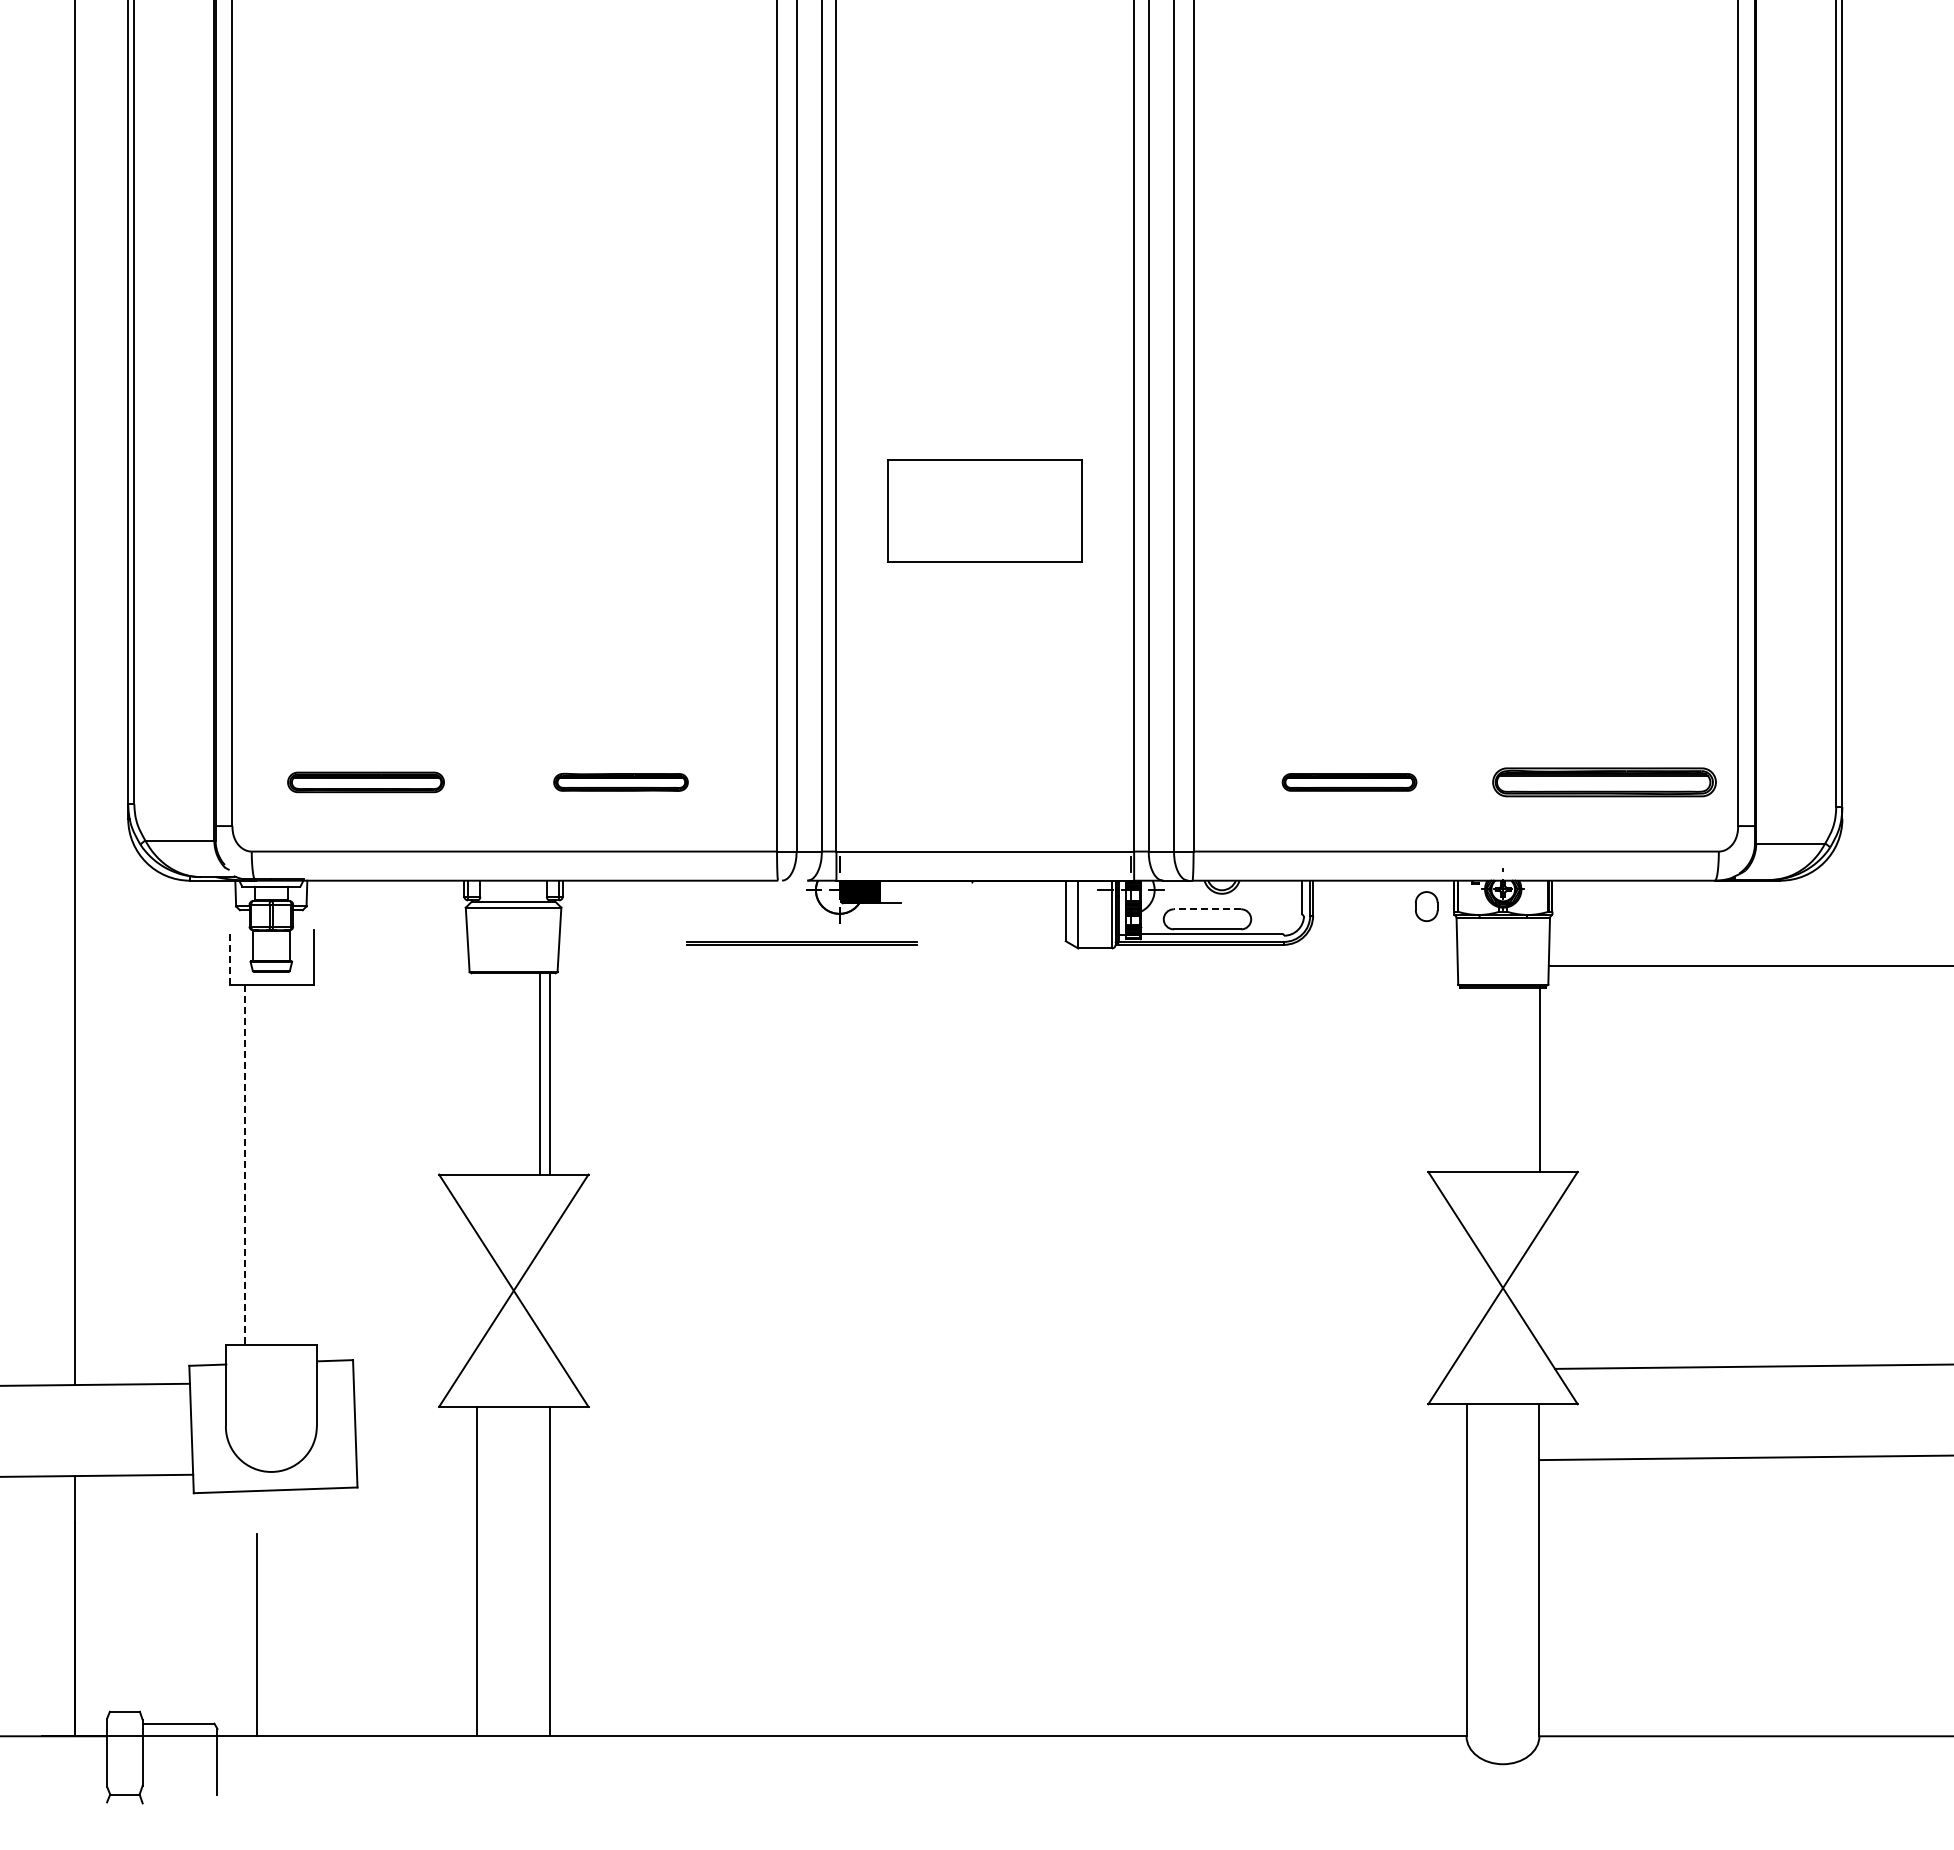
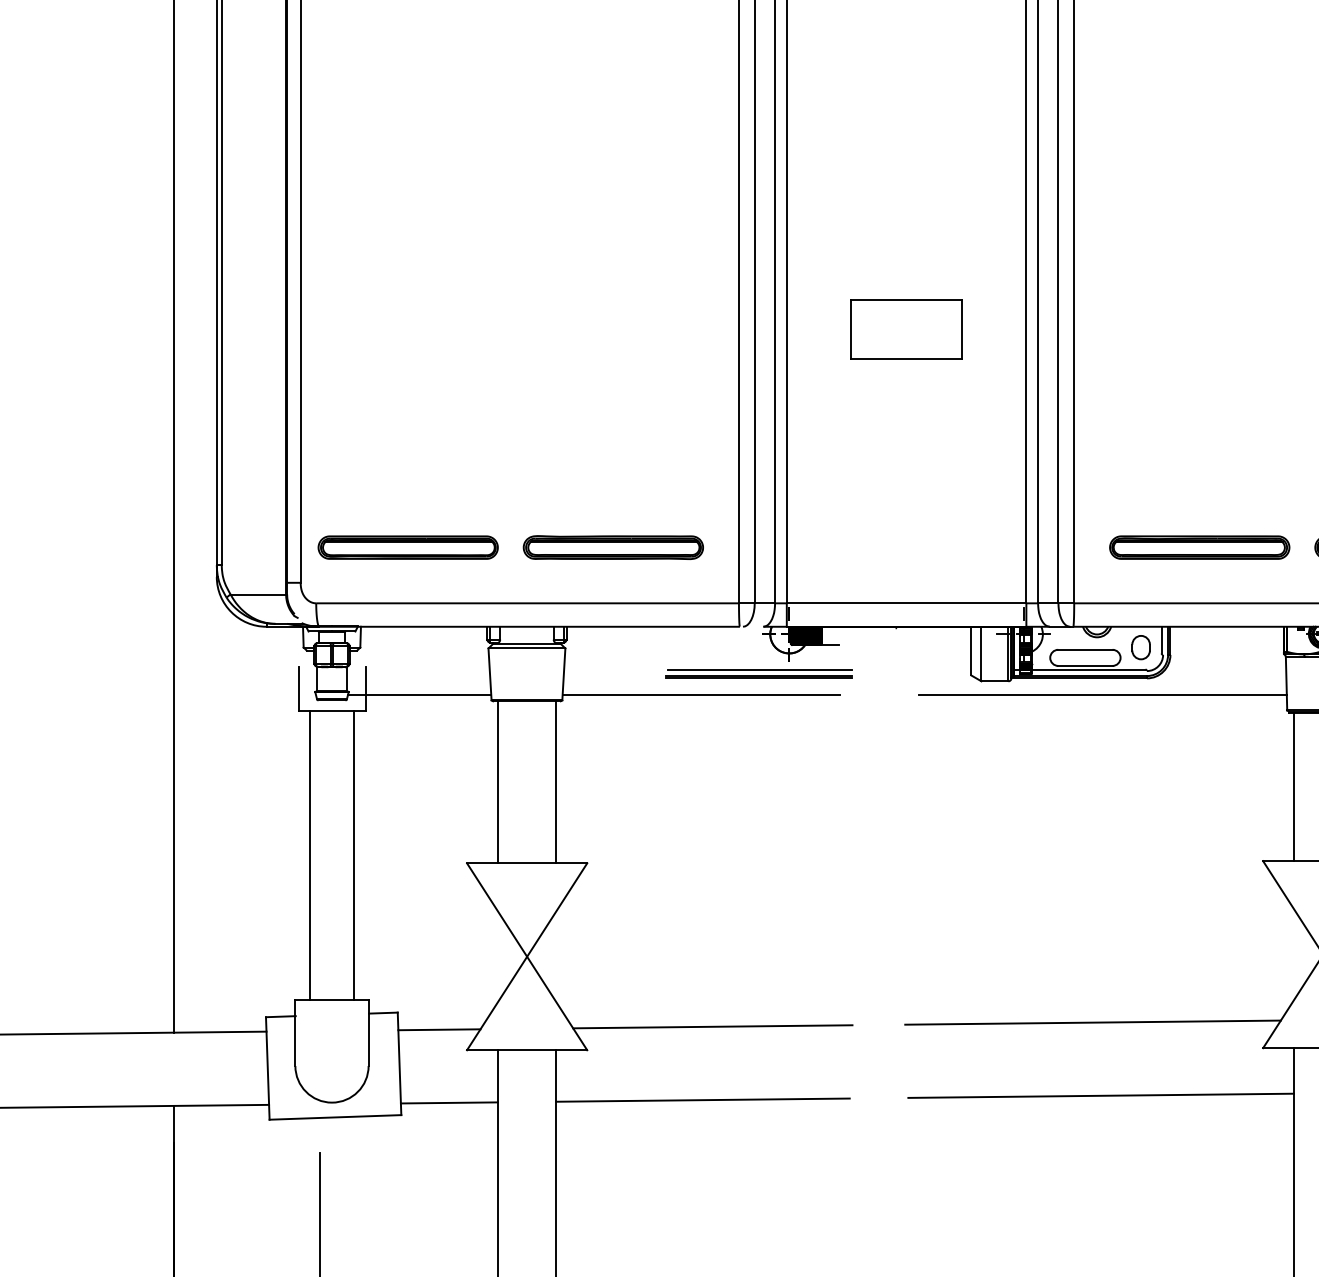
part: (985, 510) -> (906, 328), size x0.71
part: (365, 782) -> (407, 547), size x1.43
part: (620, 782) -> (612, 547), size x1.67
part: (1349, 782) -> (1199, 547), size x1.67
part: (1426, 906) -> (1140, 647), moved
line: (1207, 909) -> (1085, 649), dashed -> solid
line: (802, 933) -> (759, 669), added
line: (229, 956) -> (298, 687), dashed -> solid
line: (380, 965) -> (419, 695), added
line: (729, 965) -> (700, 695), added
line: (1228, 965) -> (1102, 695), added
line: (540, 1073) -> (497, 781), moved
line: (1466, 1079) -> (1293, 786), added
line: (244, 1164) -> (310, 855), dashed -> solid
line: (299, 1164) -> (354, 855), added
line: (1216, 1372) -> (1092, 1022), added
line: (744, 1377) -> (712, 1026), added
line: (404, 1381) -> (439, 1029), added
line: (1226, 1463) -> (1100, 1095), added
line: (732, 1468) -> (703, 1099), added
line: (416, 1471) -> (448, 1102), added

